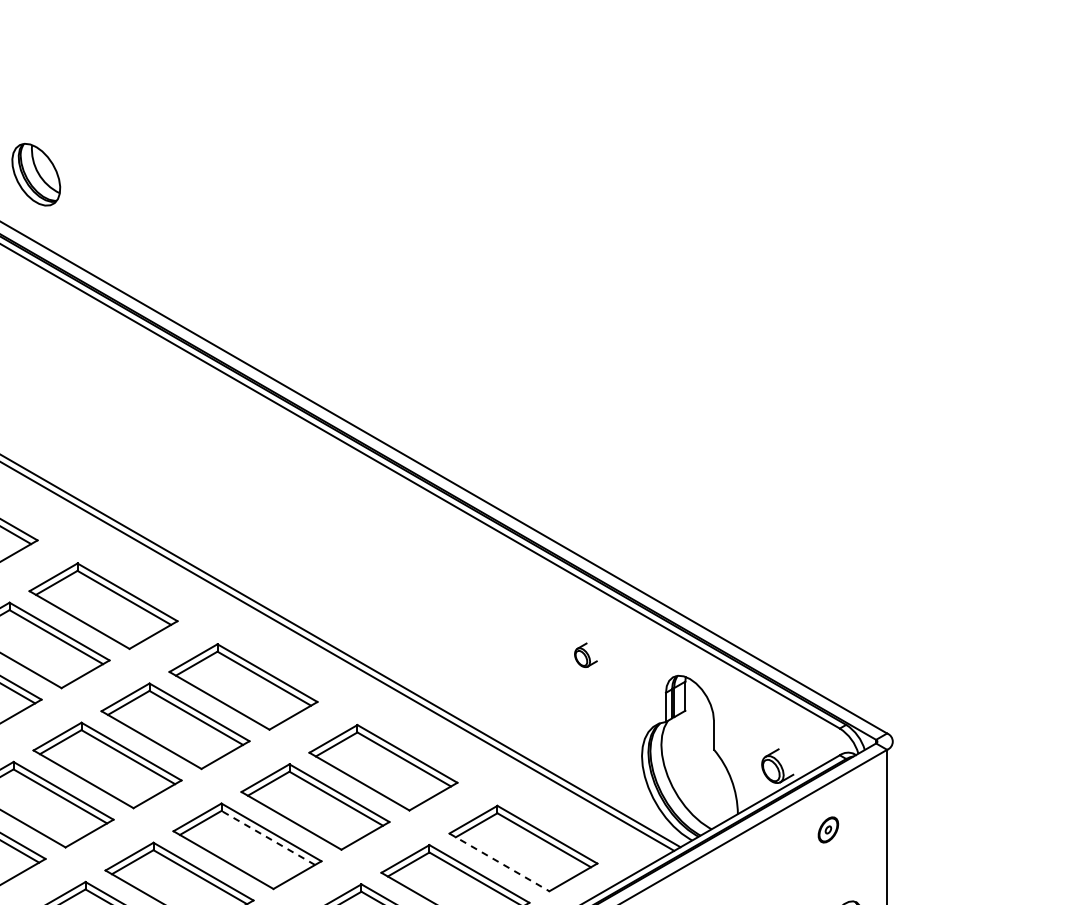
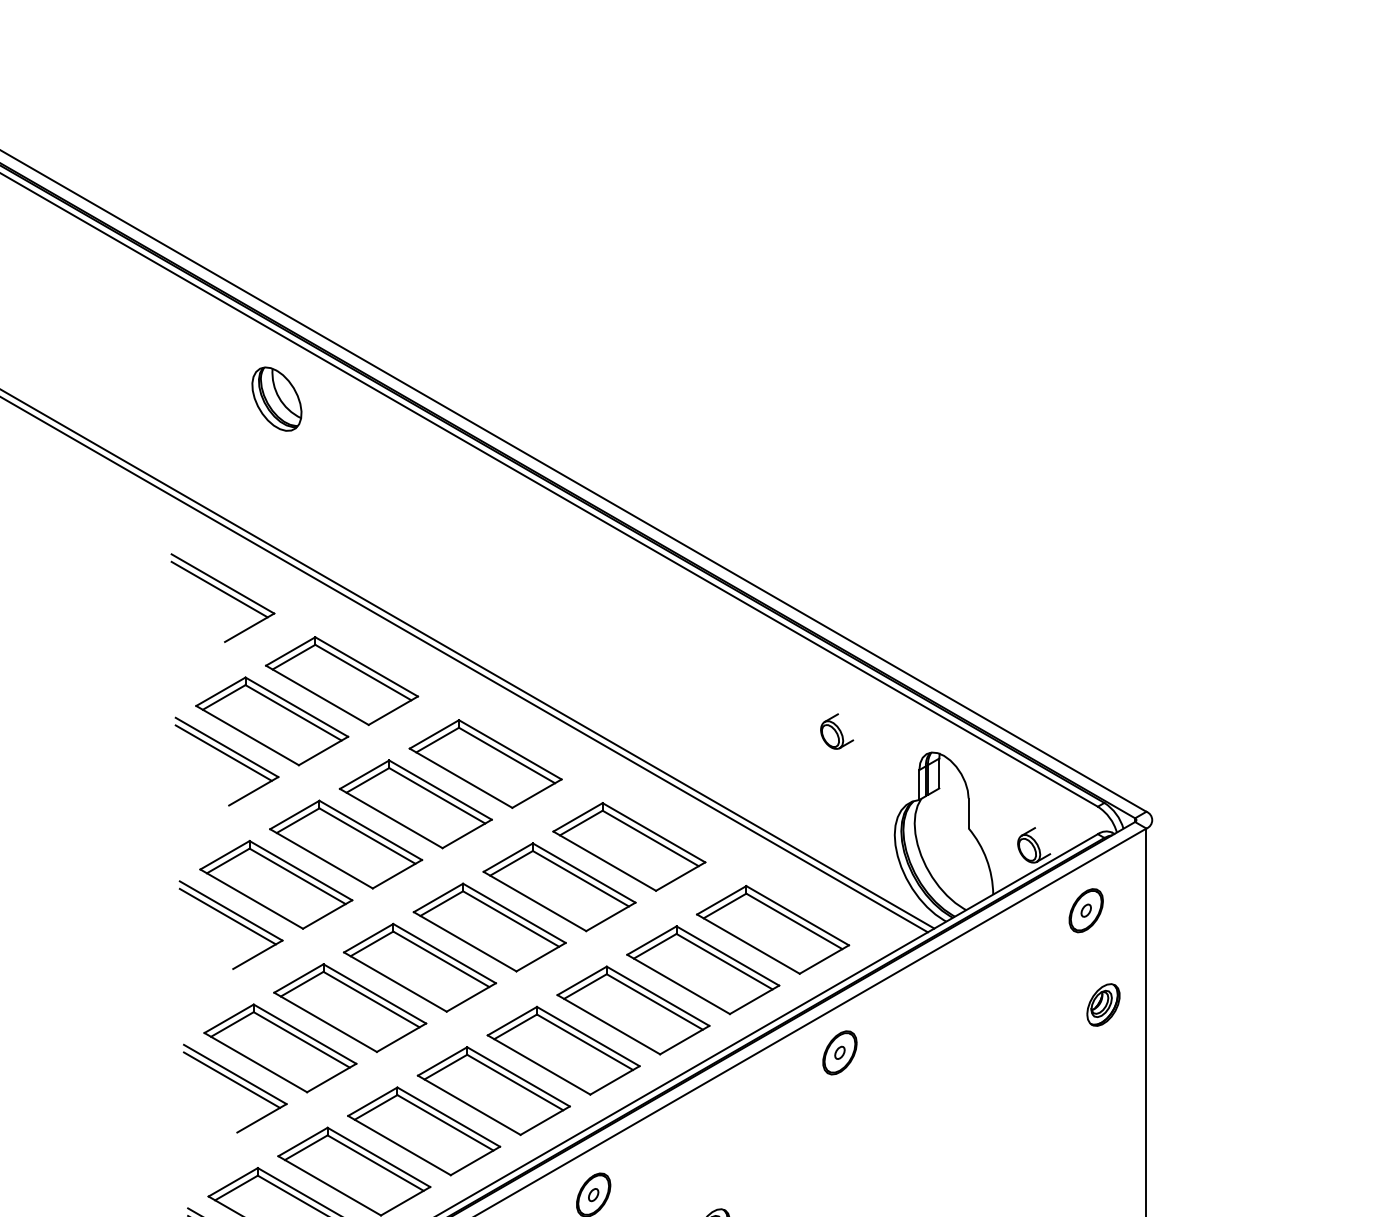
part: (35, 174) -> (276, 398), moved
part: (586, 655) -> (837, 731), size x1.43
part: (827, 829) -> (1085, 910), size x1.67
line: (267, 837) -> (510, 918), dashed -> solid
line: (499, 862) -> (748, 944), dashed -> solid

